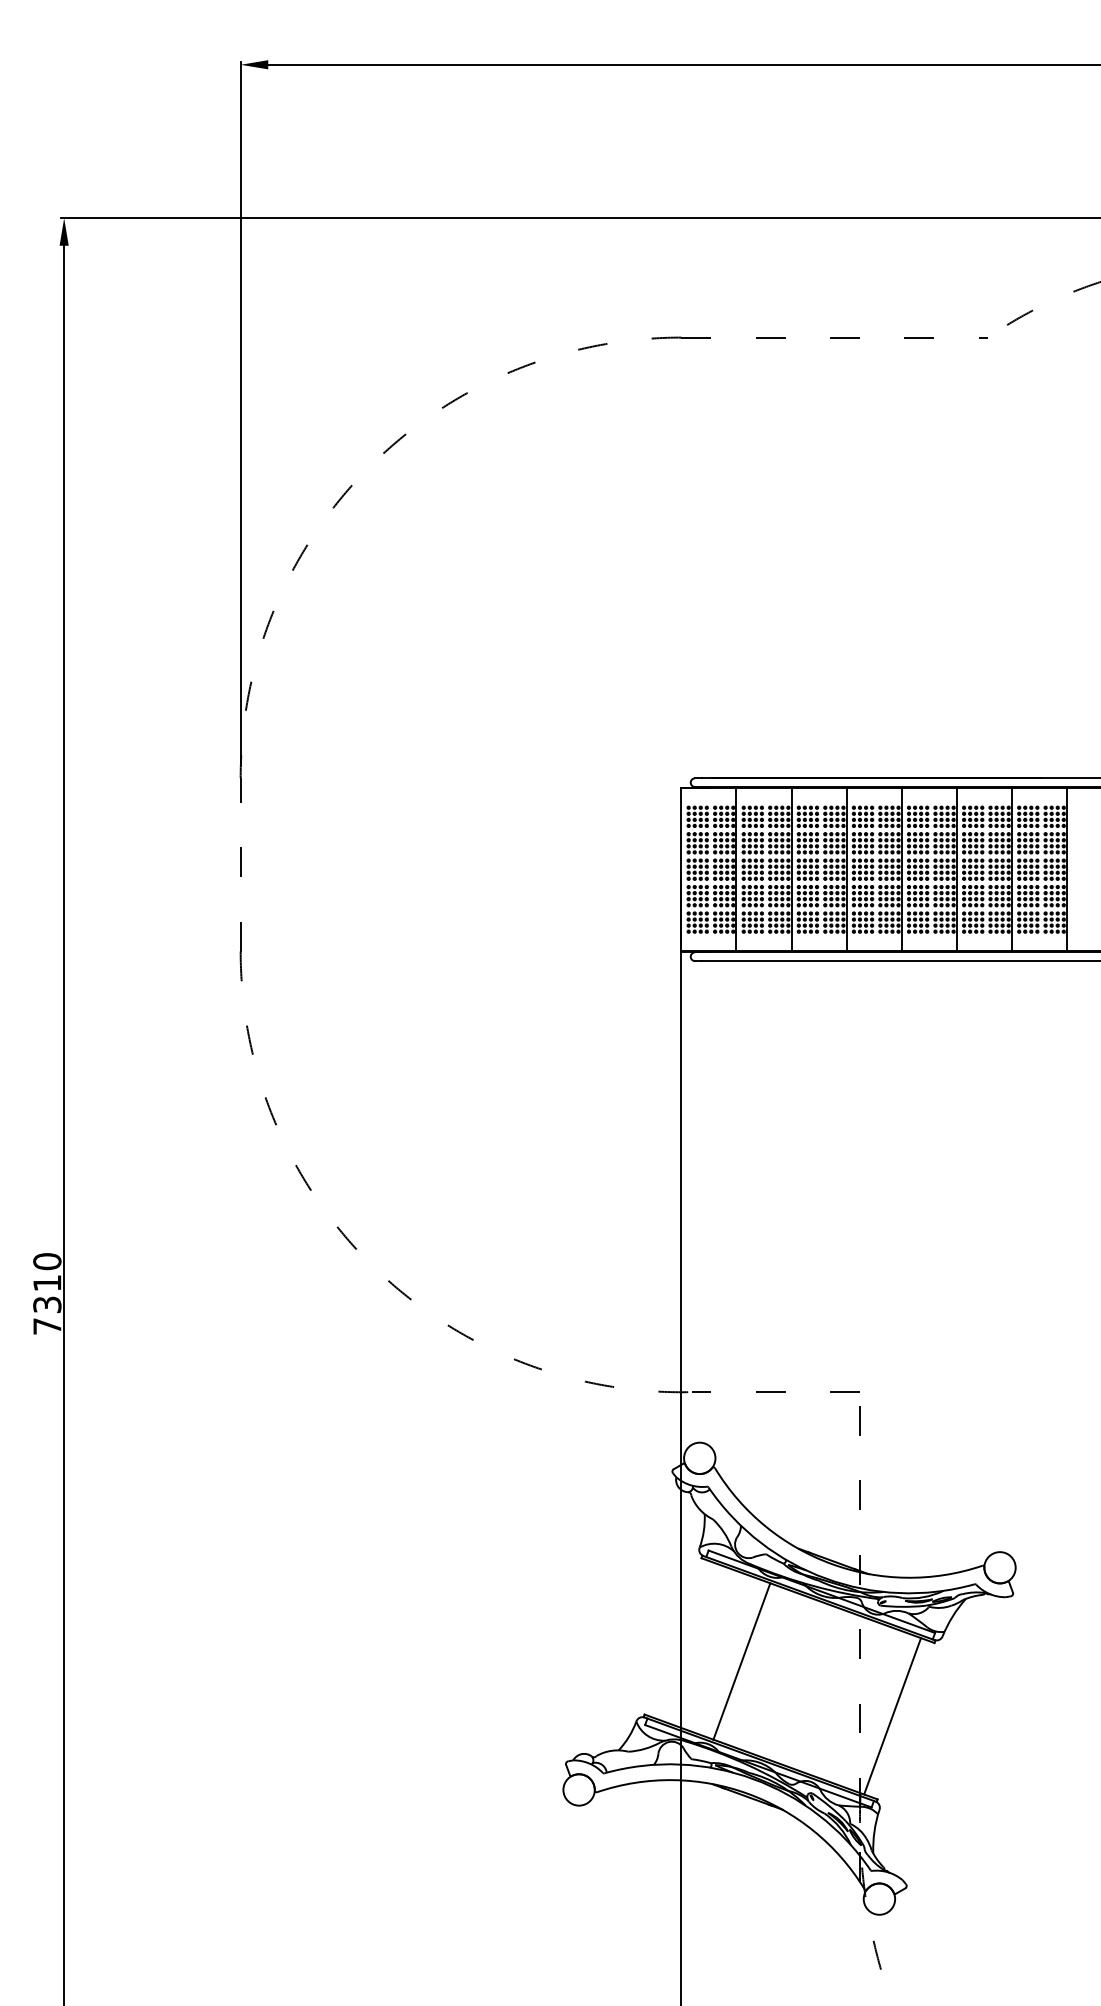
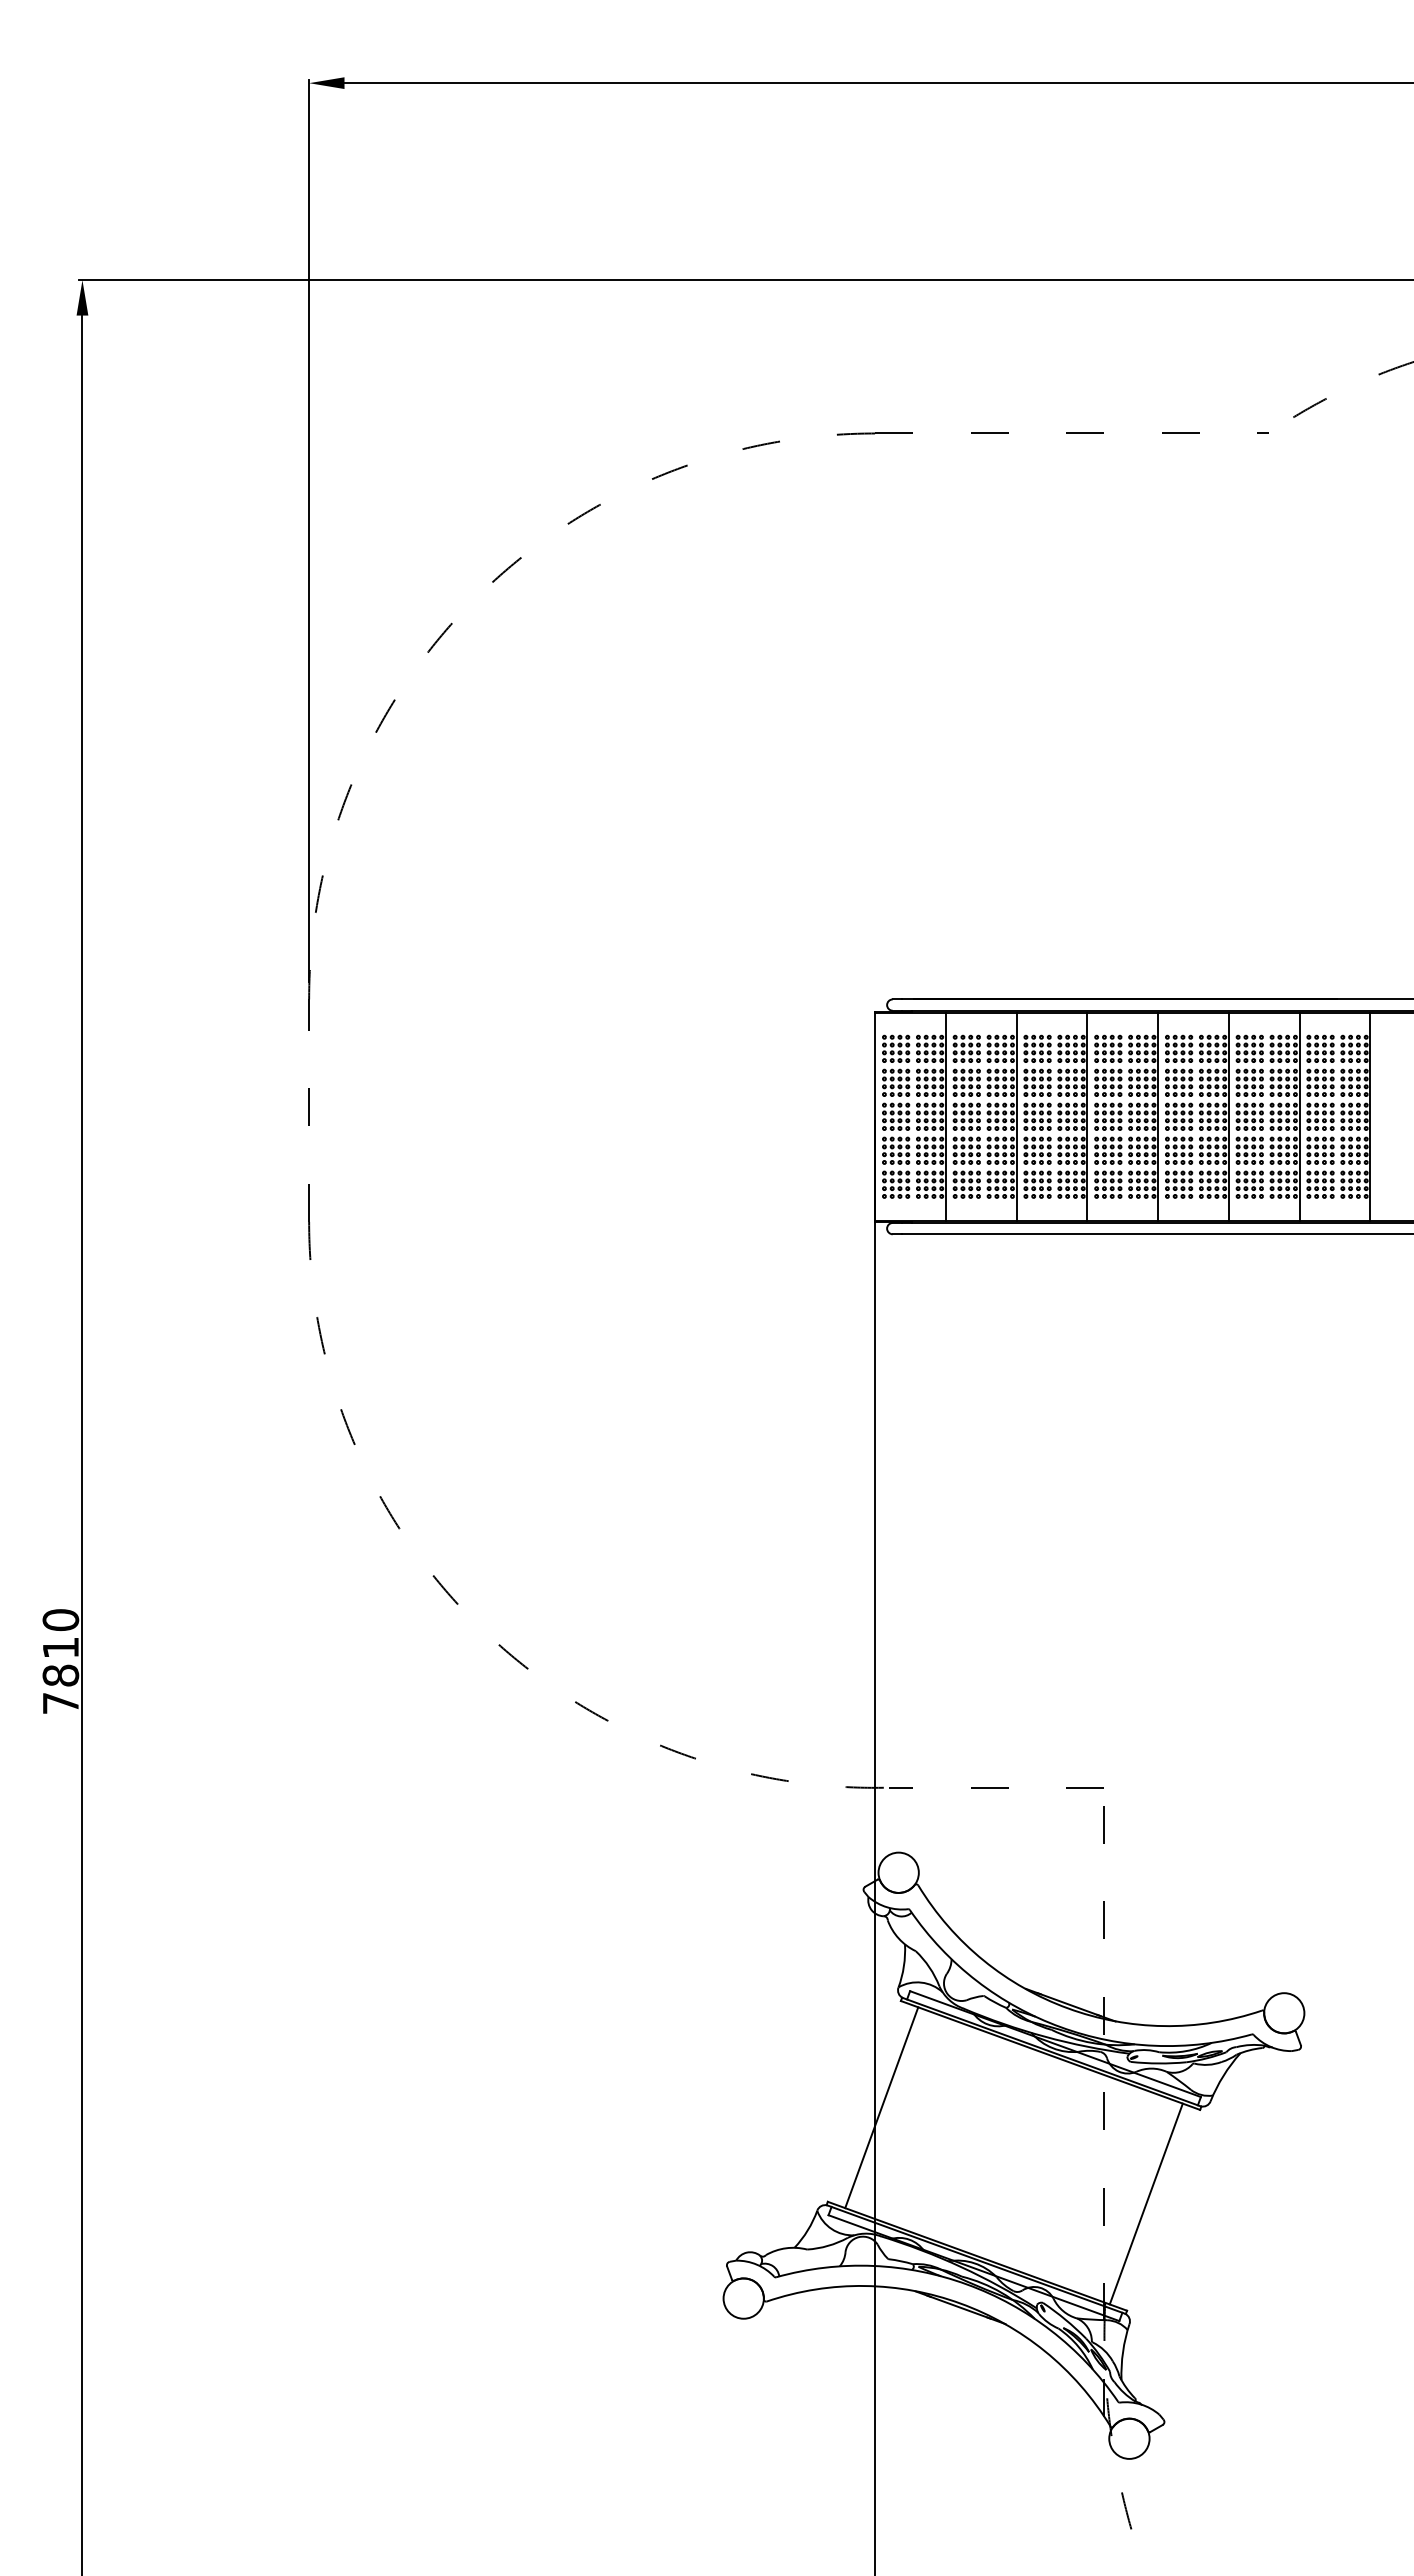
text: (47, 1304) -> (60, 1675), 7310 -> 7810
line: (741, 1661) -> (881, 2107), moved

